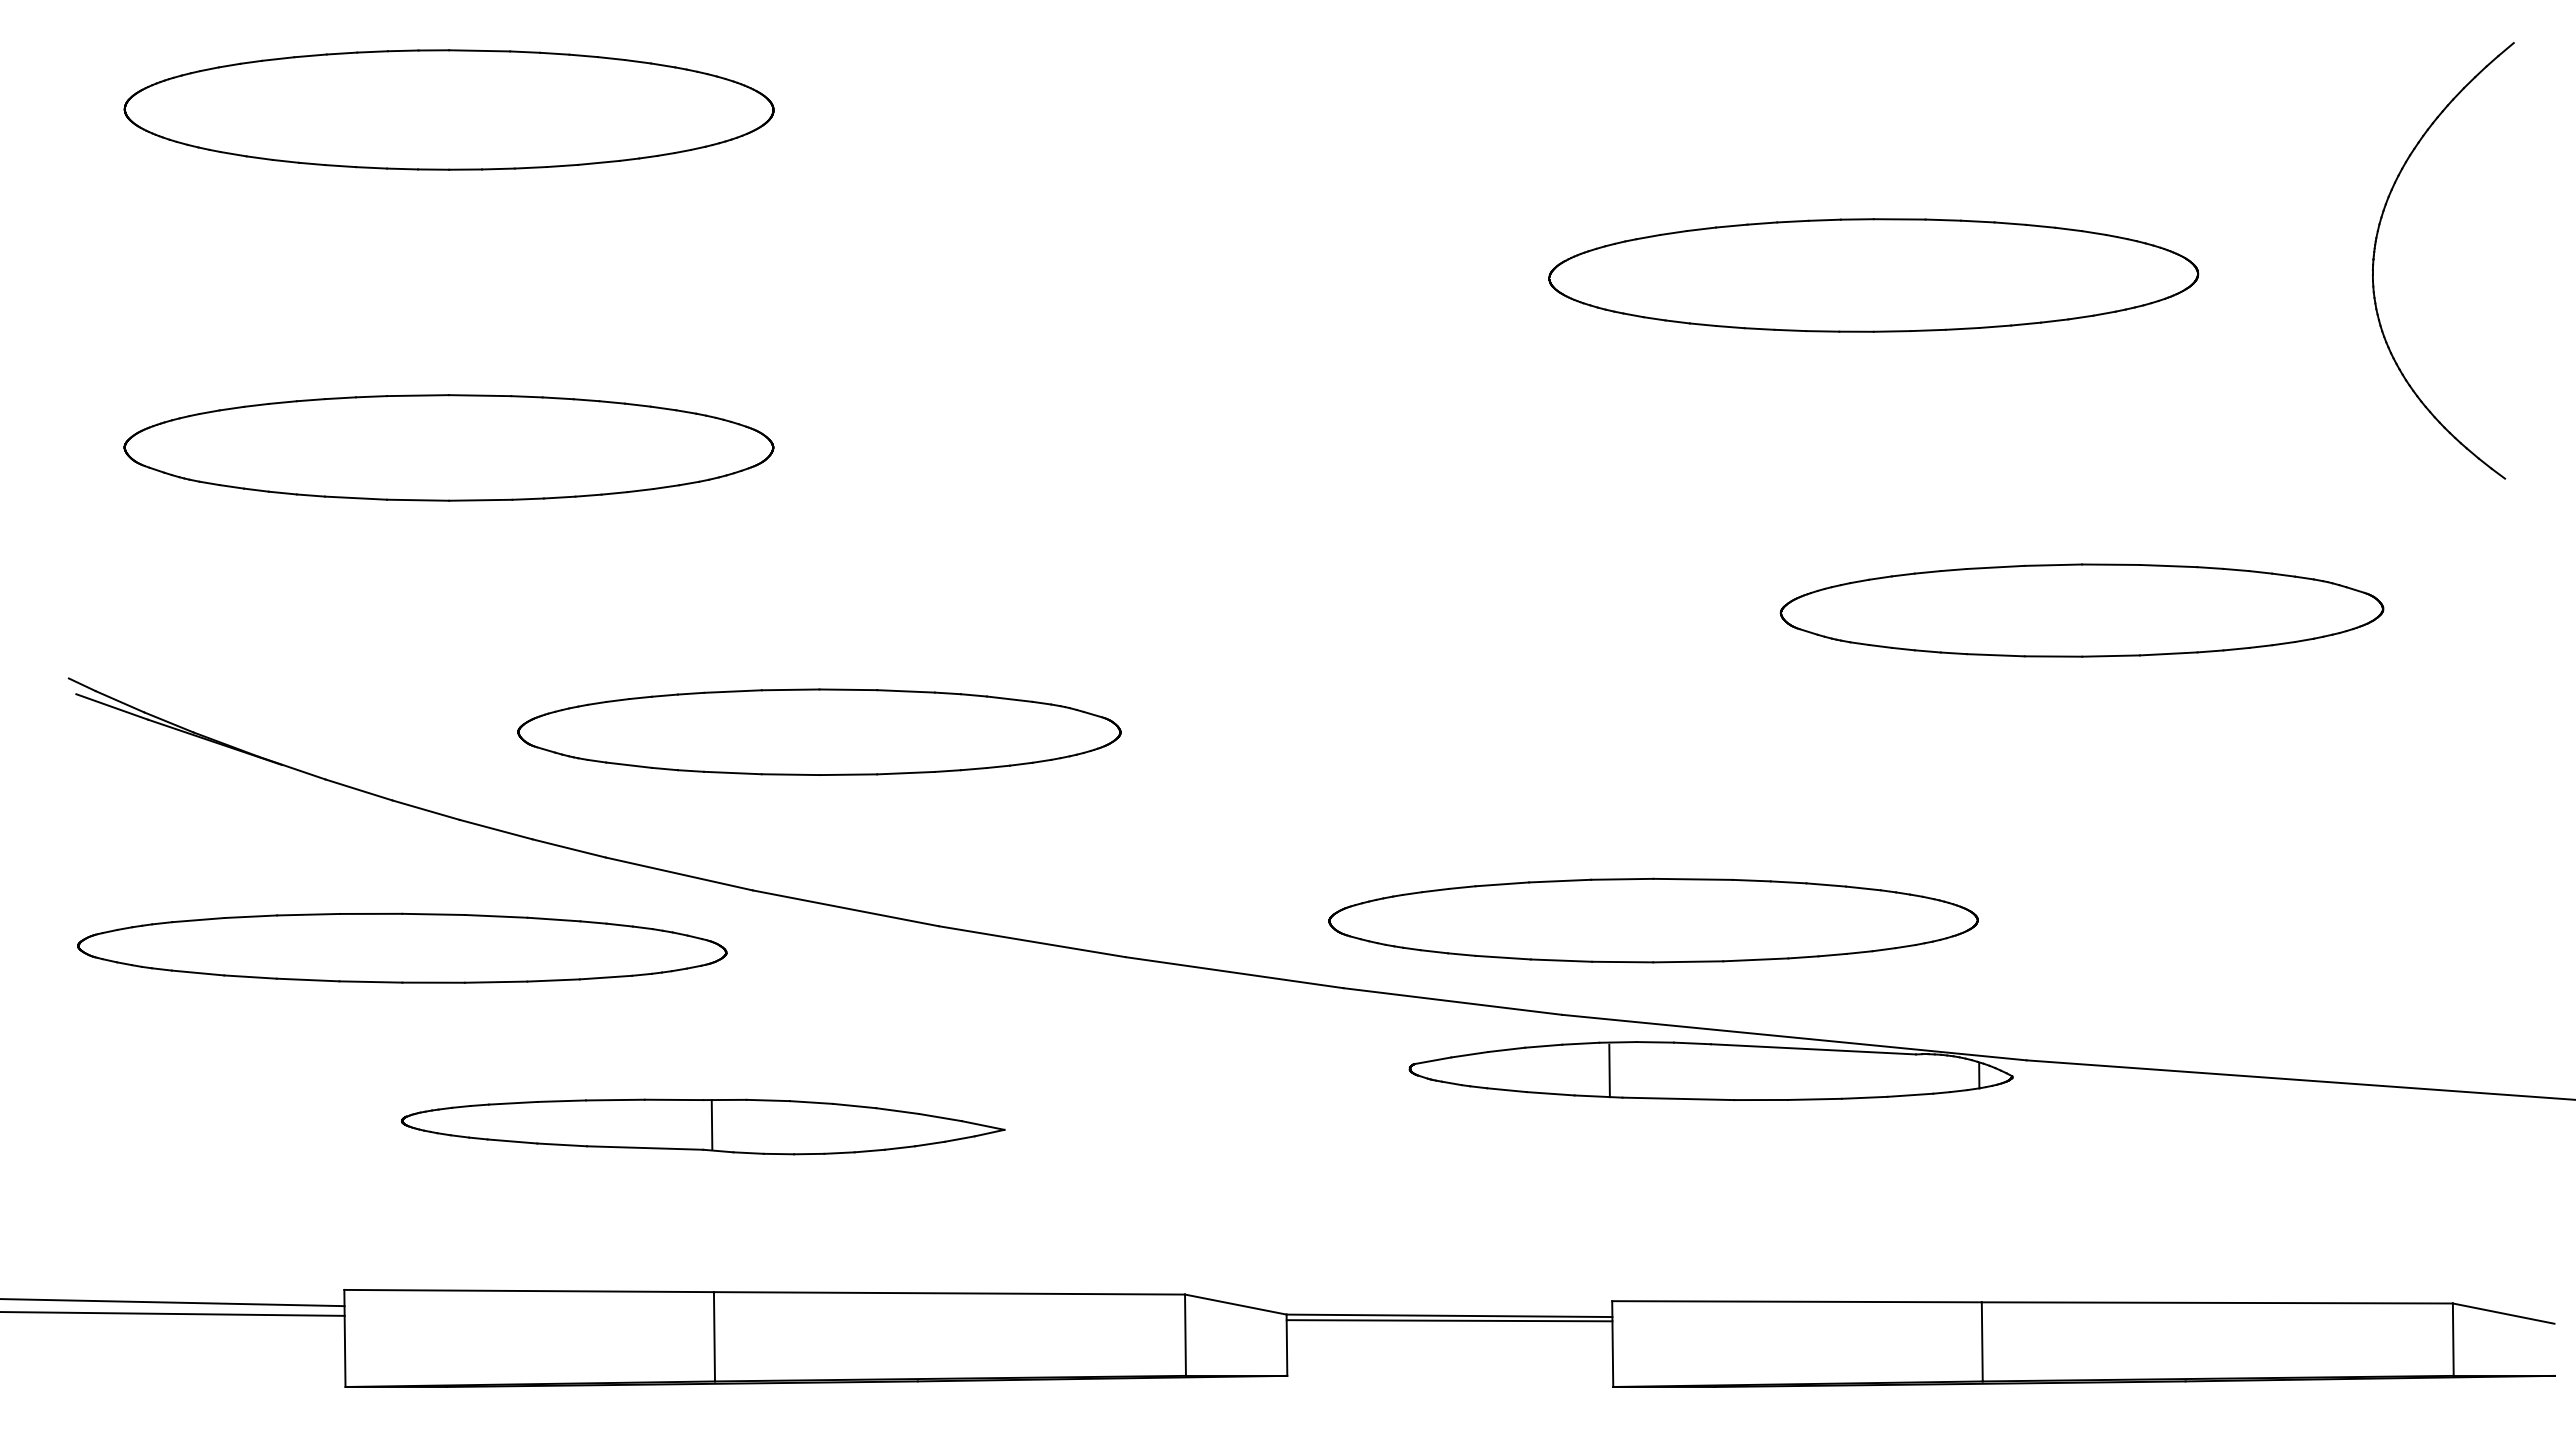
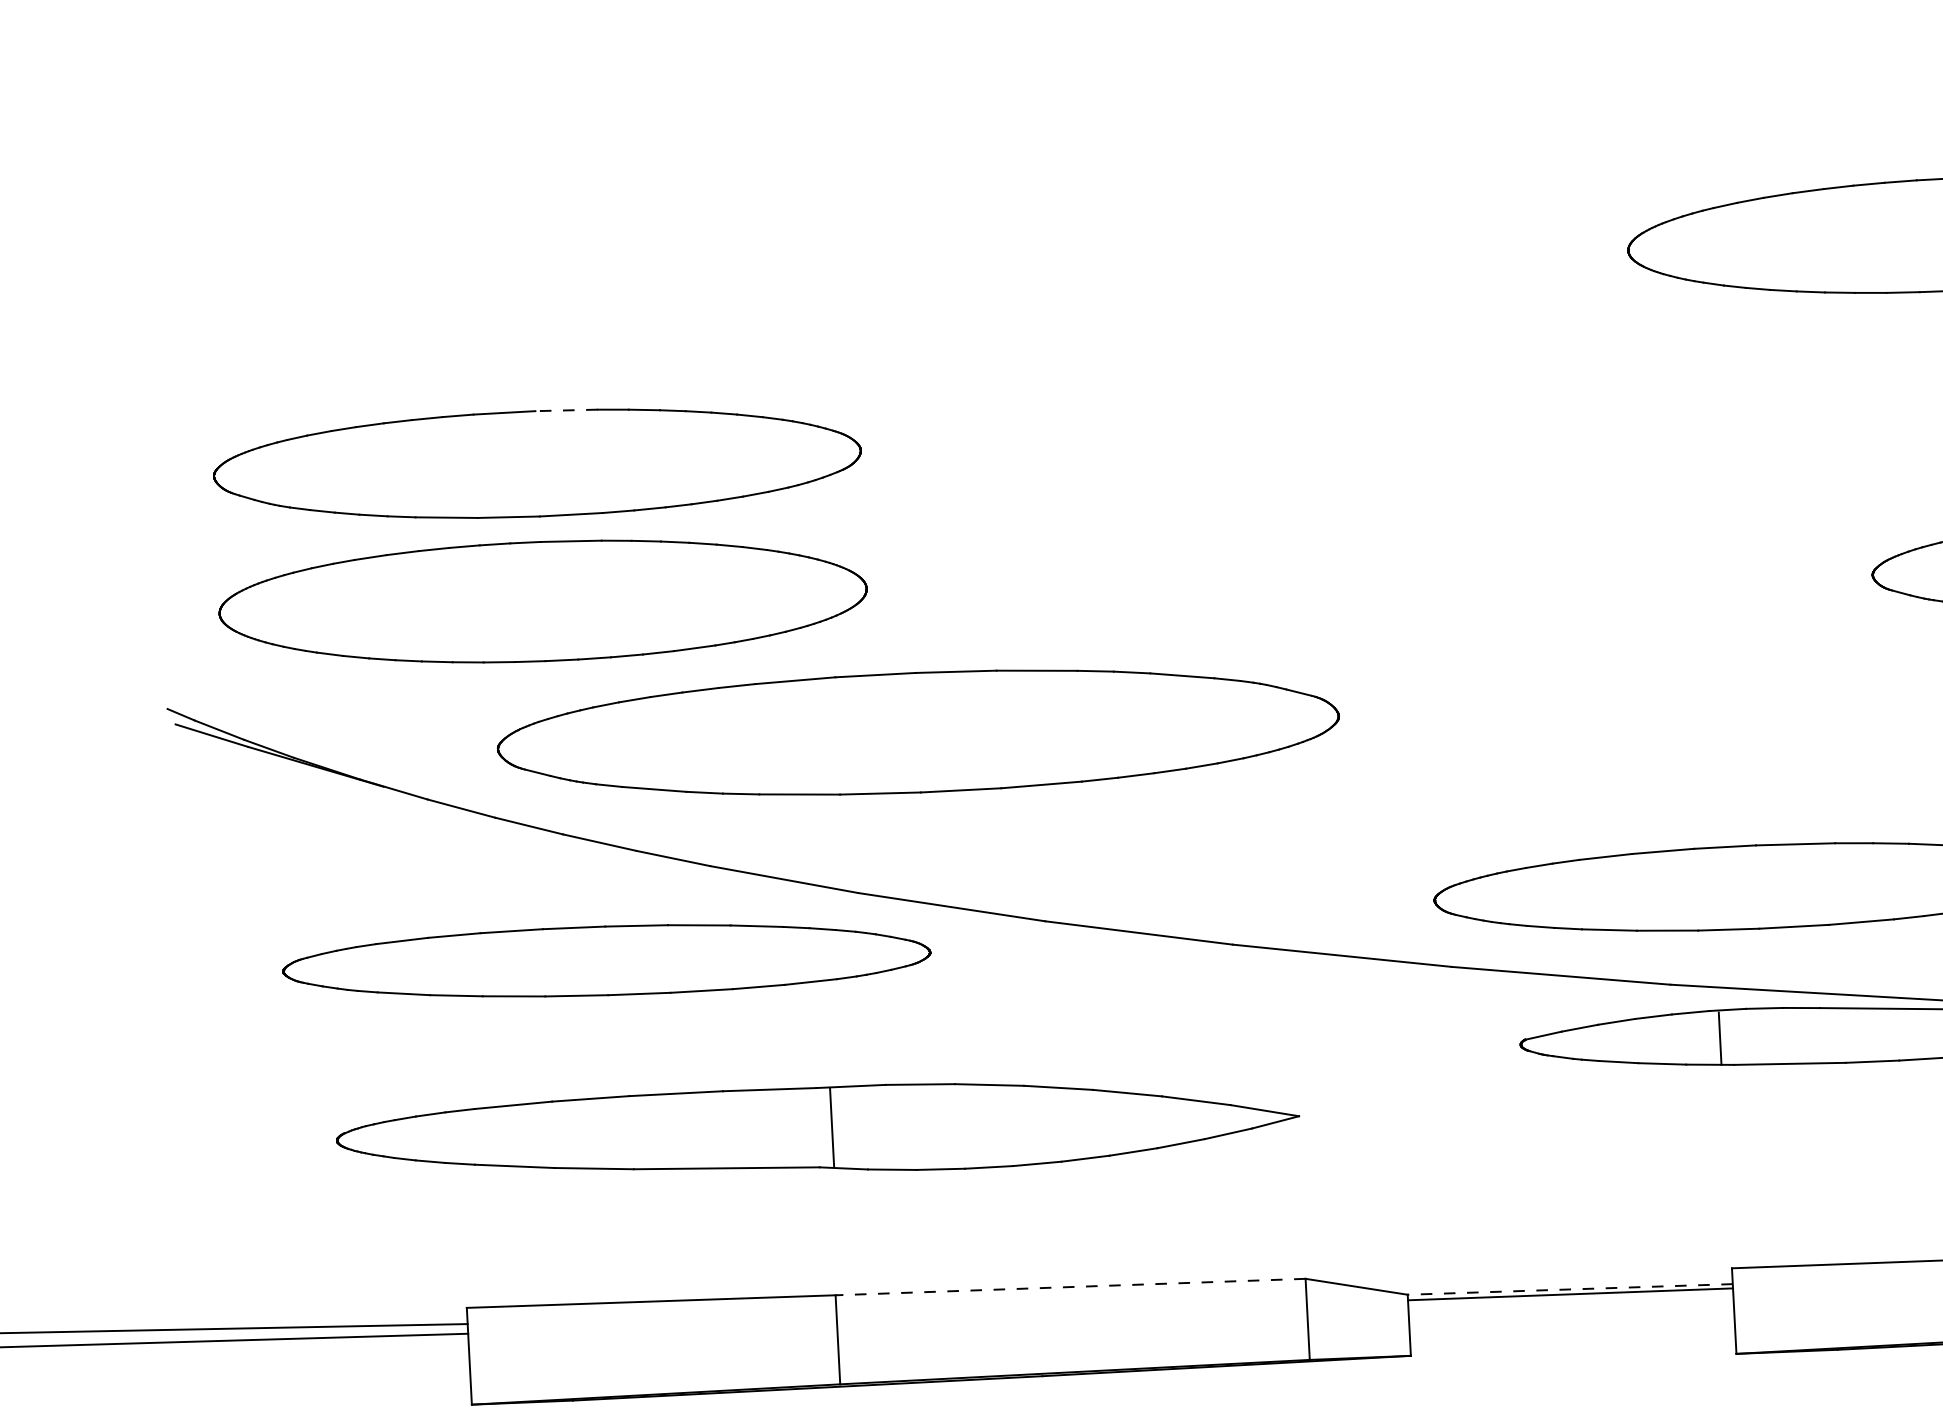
part: (448, 109) -> (542, 601), moved
line: (479, 395) -> (565, 410), solid -> dashed
part: (819, 731) -> (918, 731), size x1.4
part: (402, 947) -> (606, 960), moved
part: (703, 1126) -> (818, 1130), size x1.6
line: (949, 1293) -> (1070, 1287), solid -> dashed
line: (1449, 1315) -> (1570, 1289), solid -> dashed

